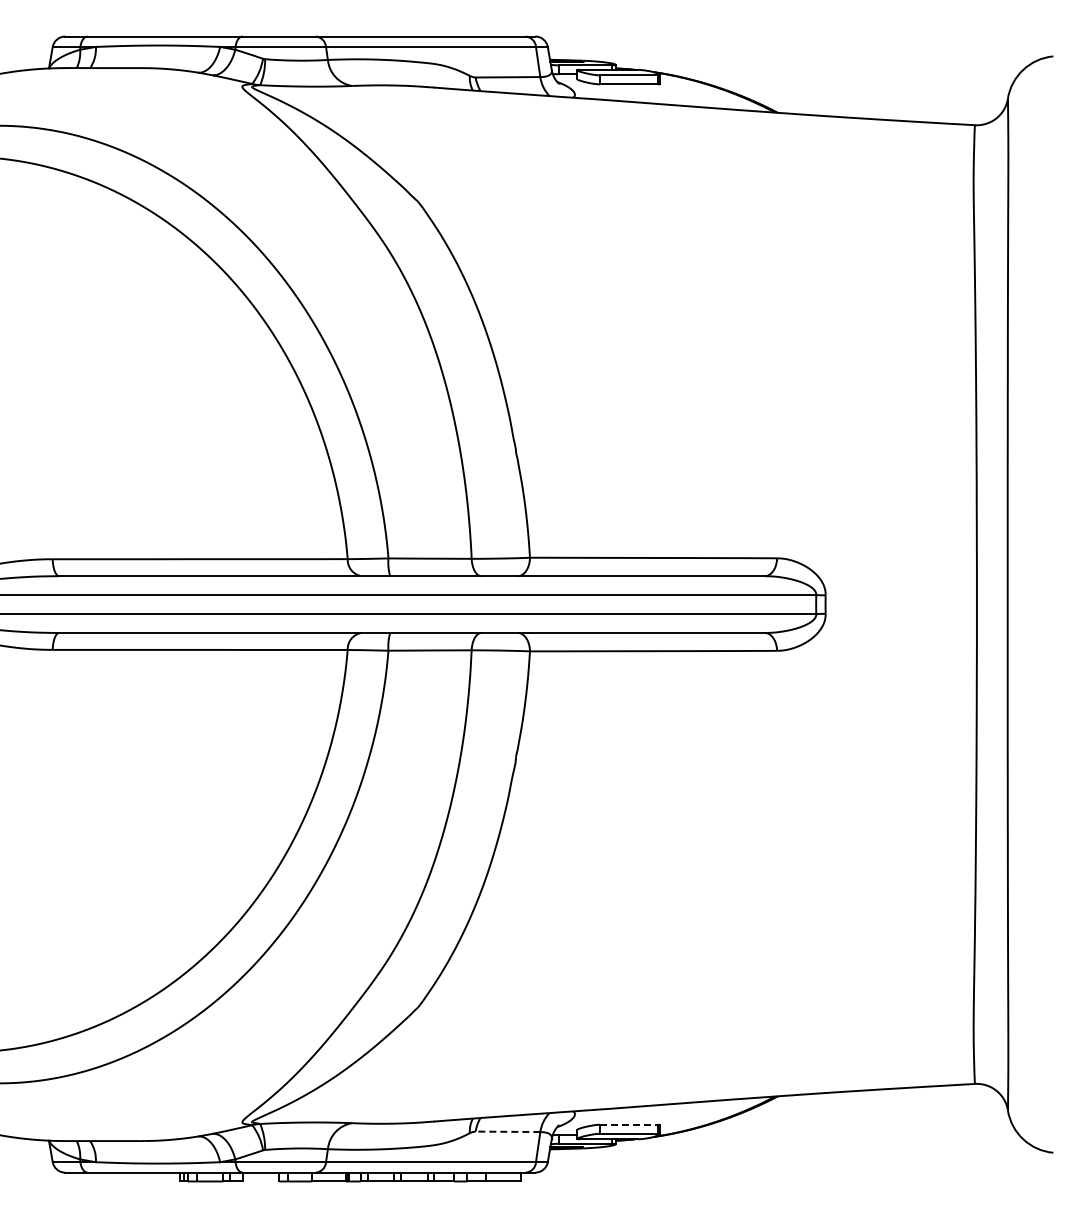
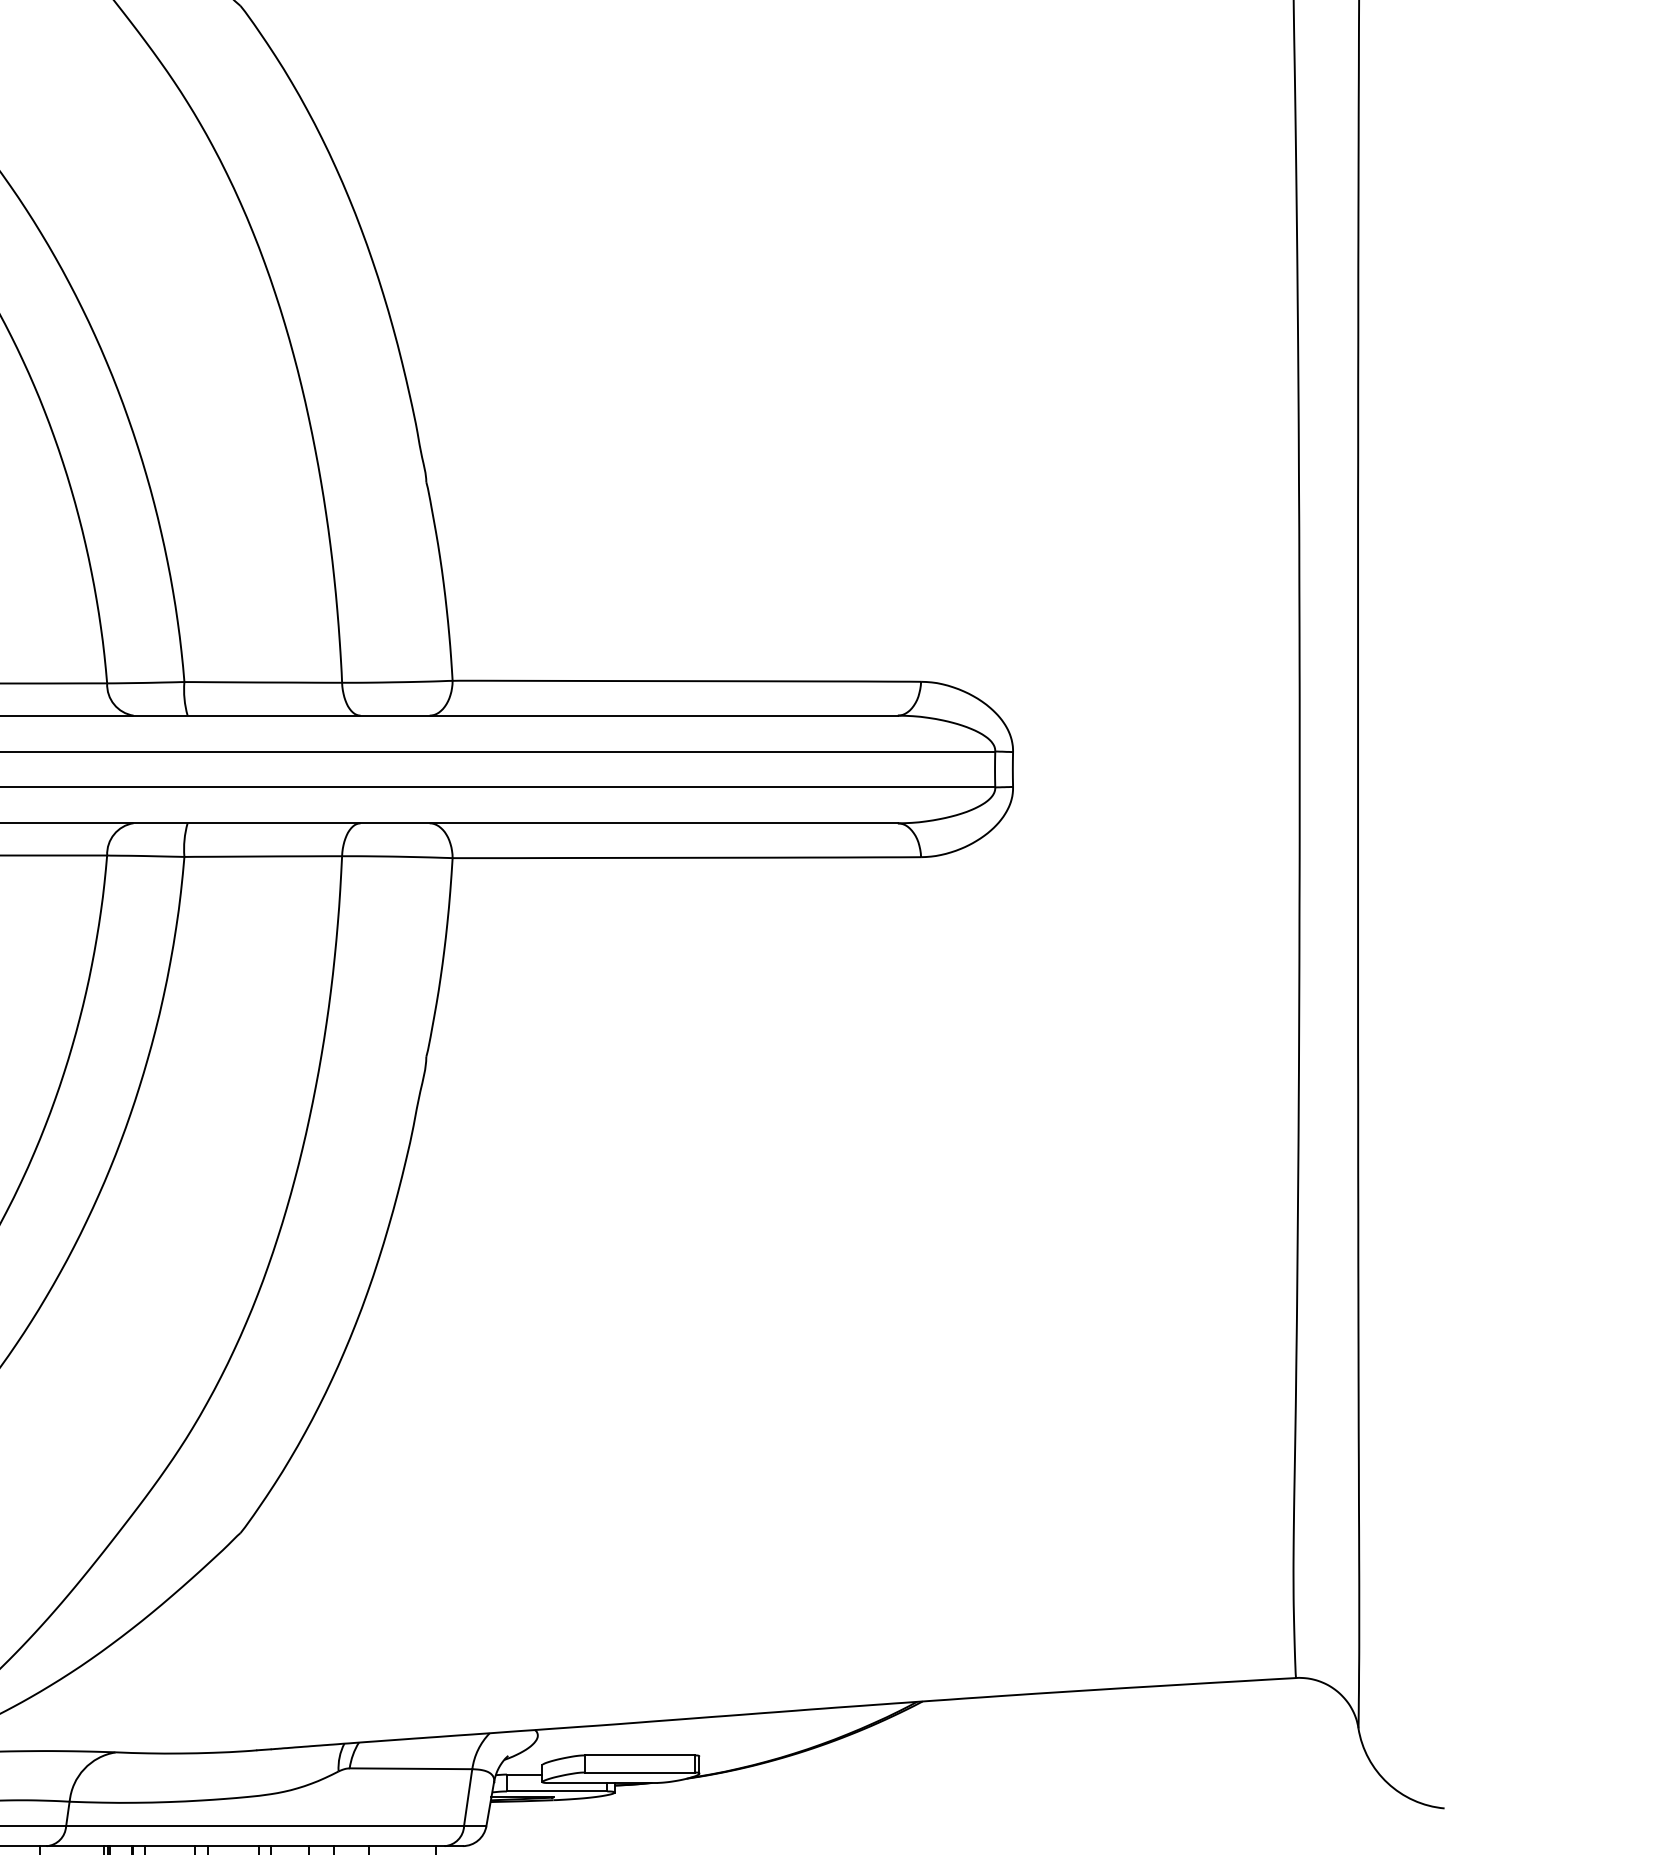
line: (629, 1124) -> (641, 1754), dashed -> solid
line: (507, 1131) -> (410, 1768), dashed -> solid

